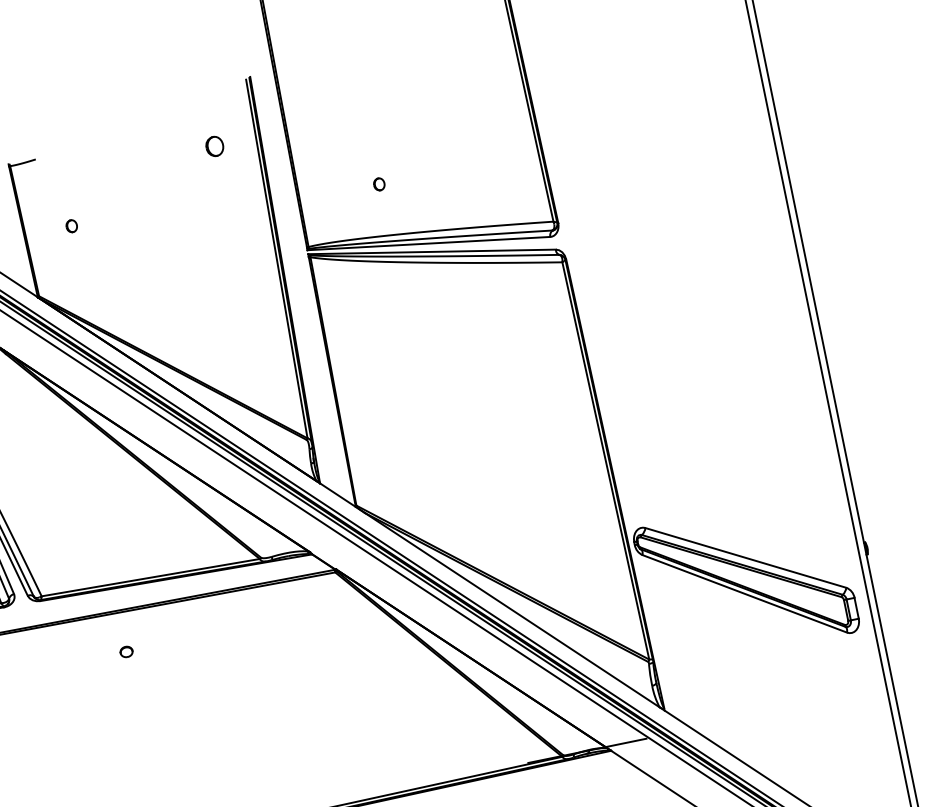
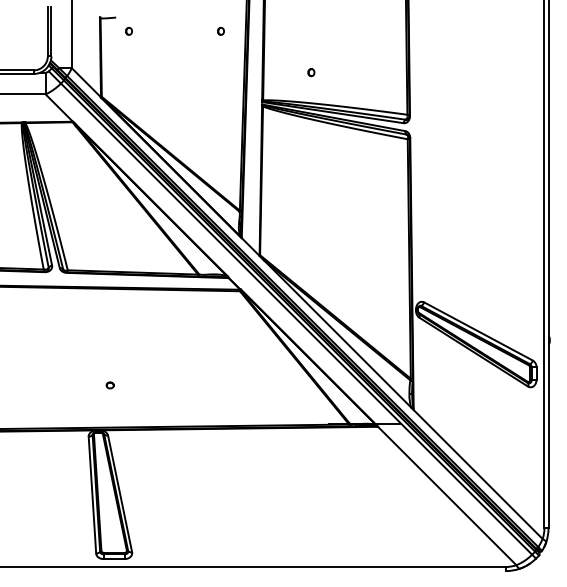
part: (214, 146) -> (220, 31), size x0.62
part: (71, 226) -> (128, 31), moved
part: (125, 652) -> (109, 385), moved

